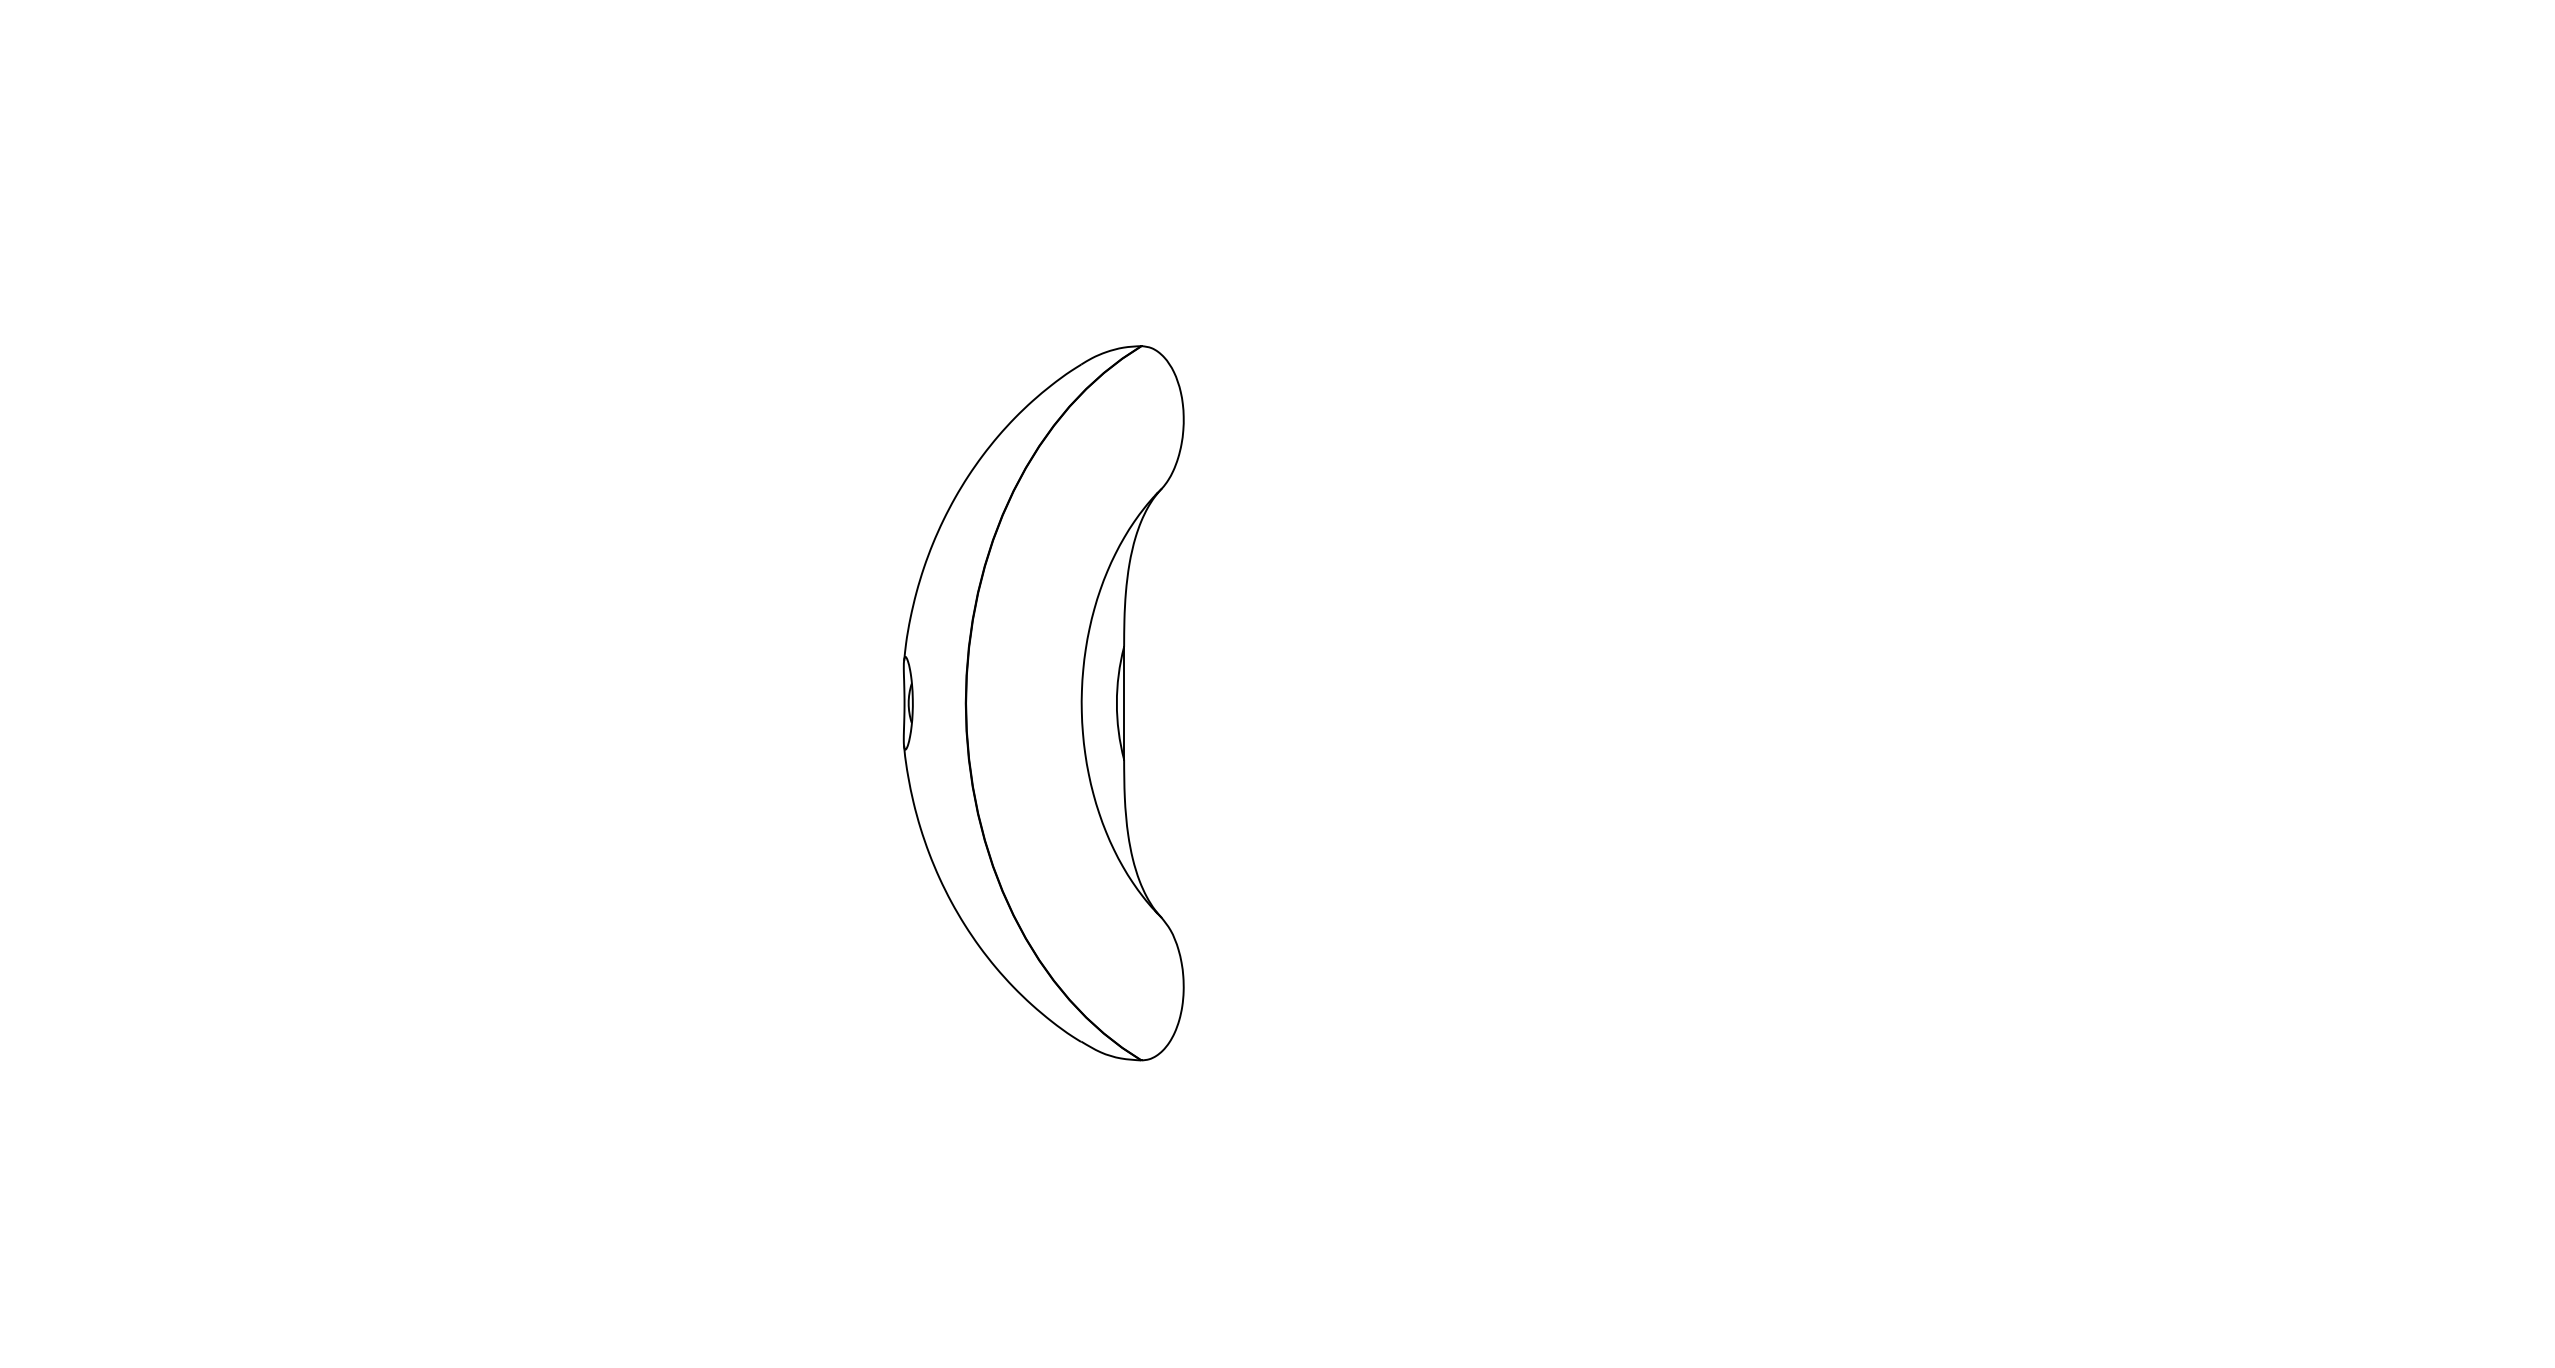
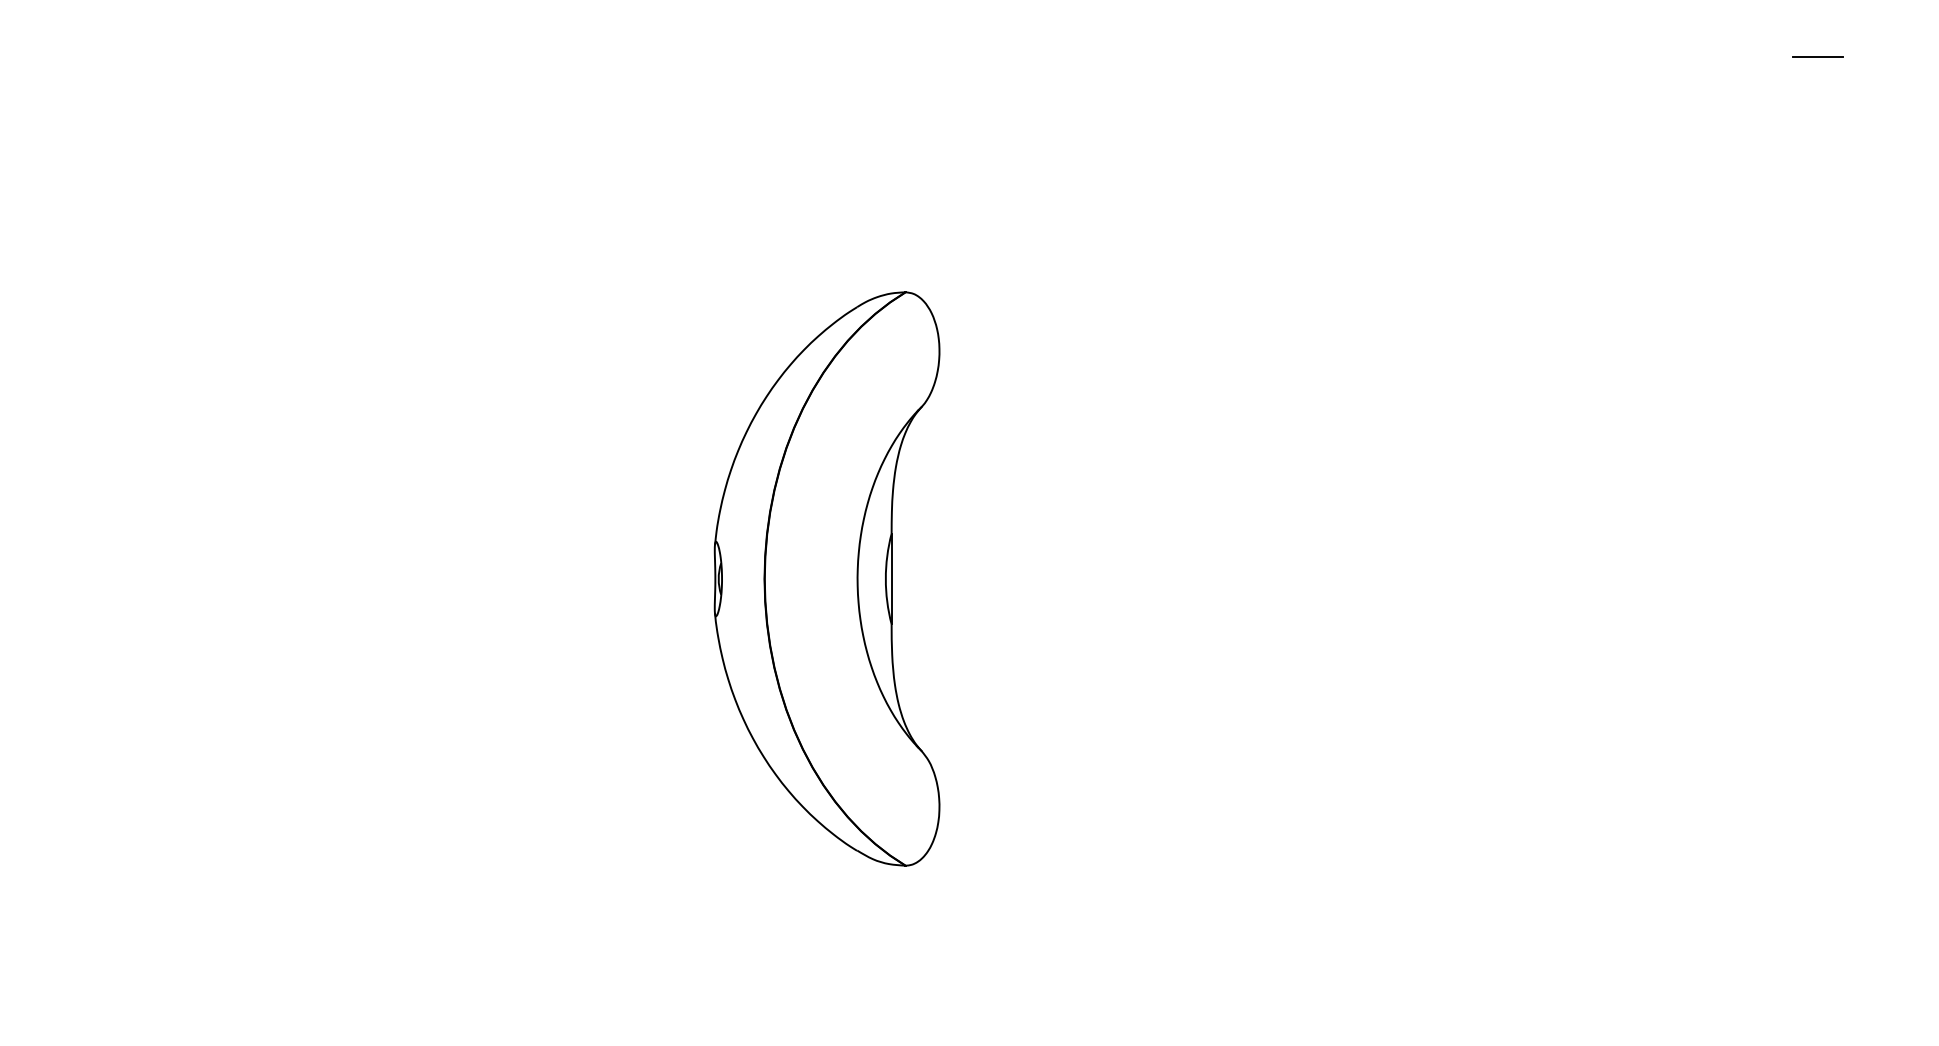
line: (2277, 53) -> (1817, 57), added

